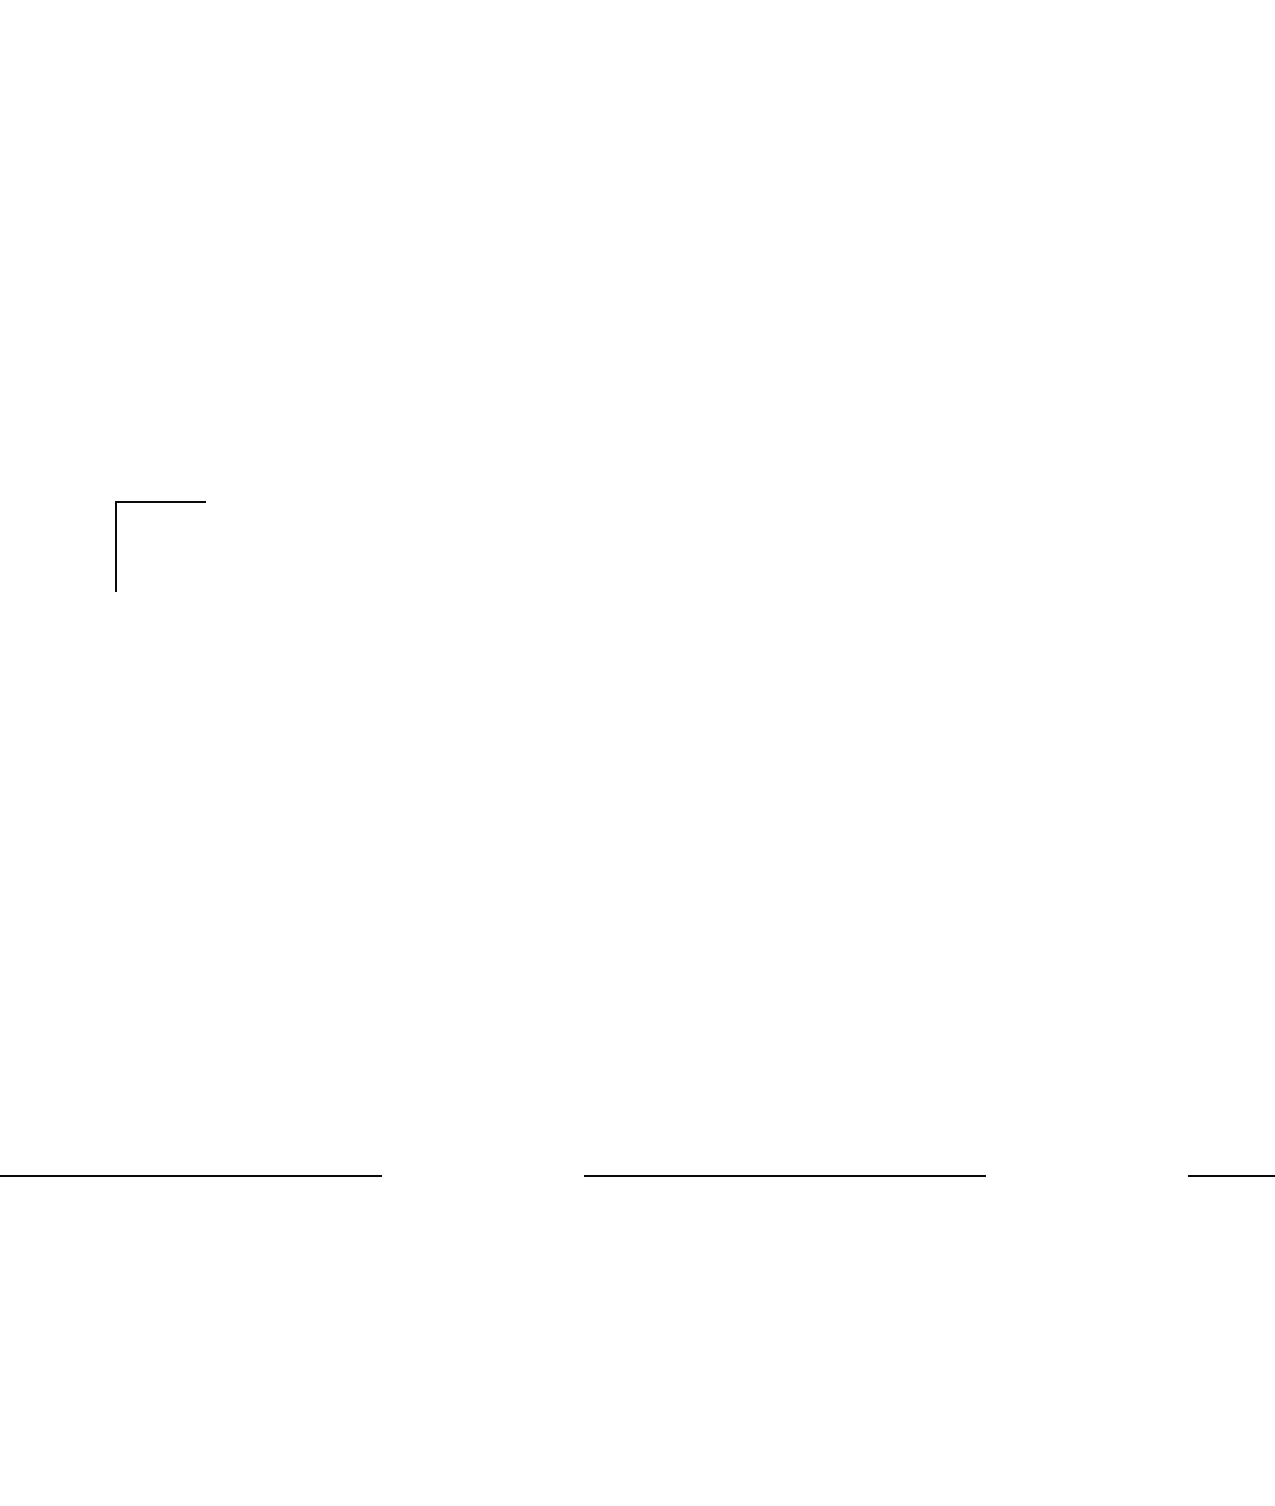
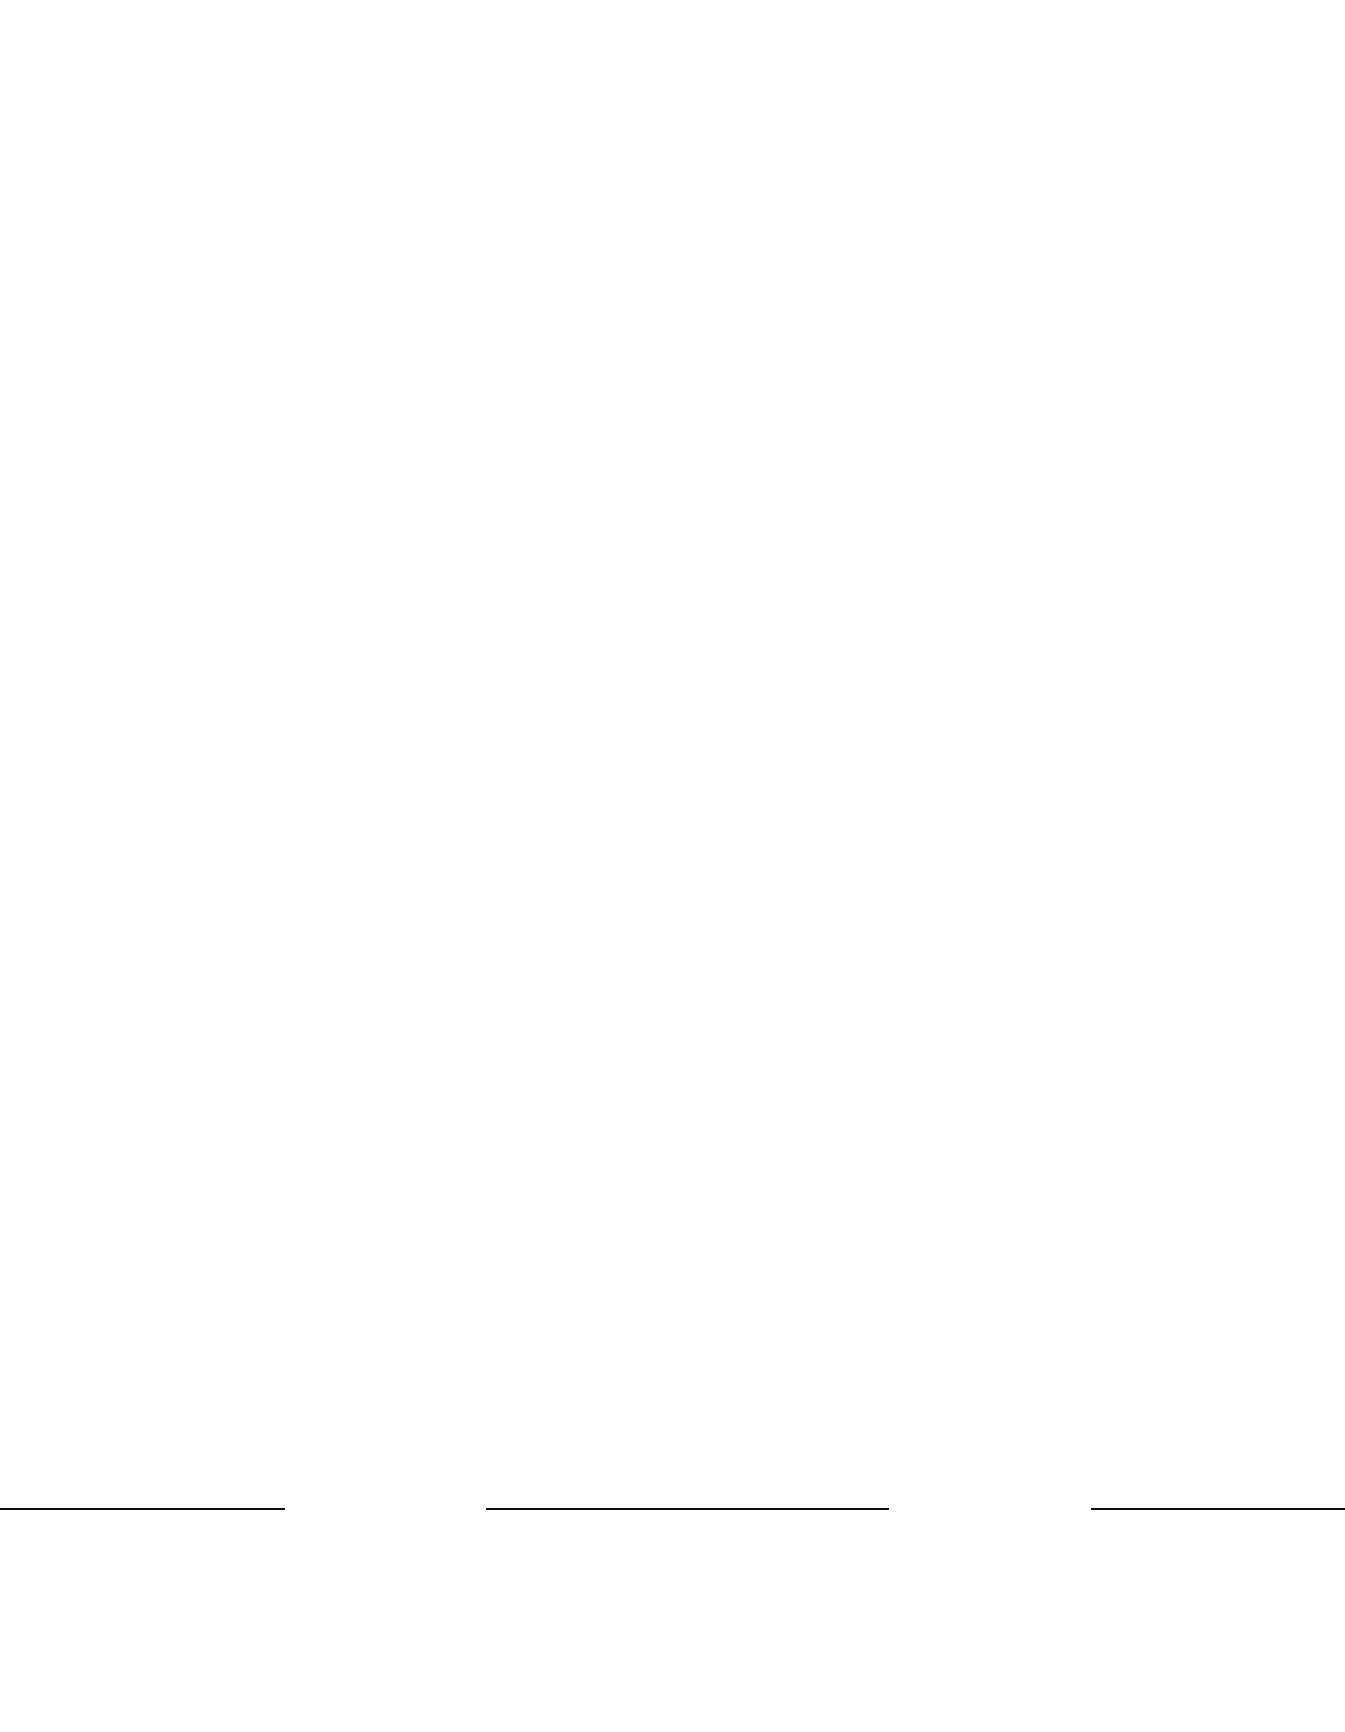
part: (160, 502) -> (63, 836), removed

